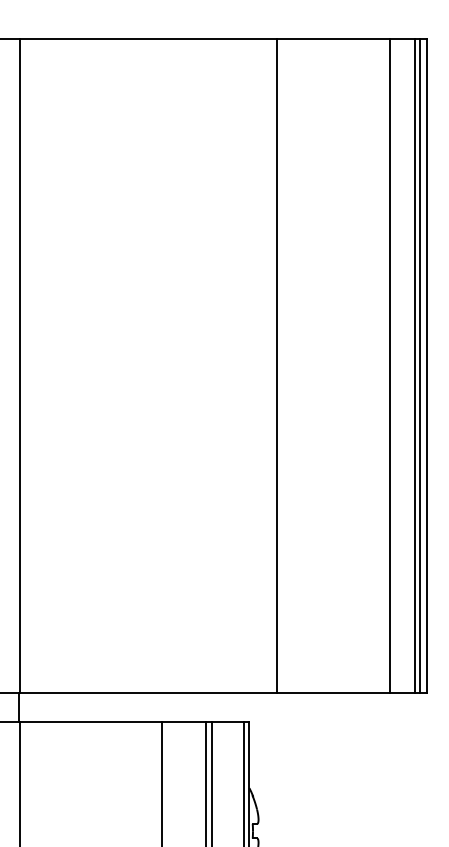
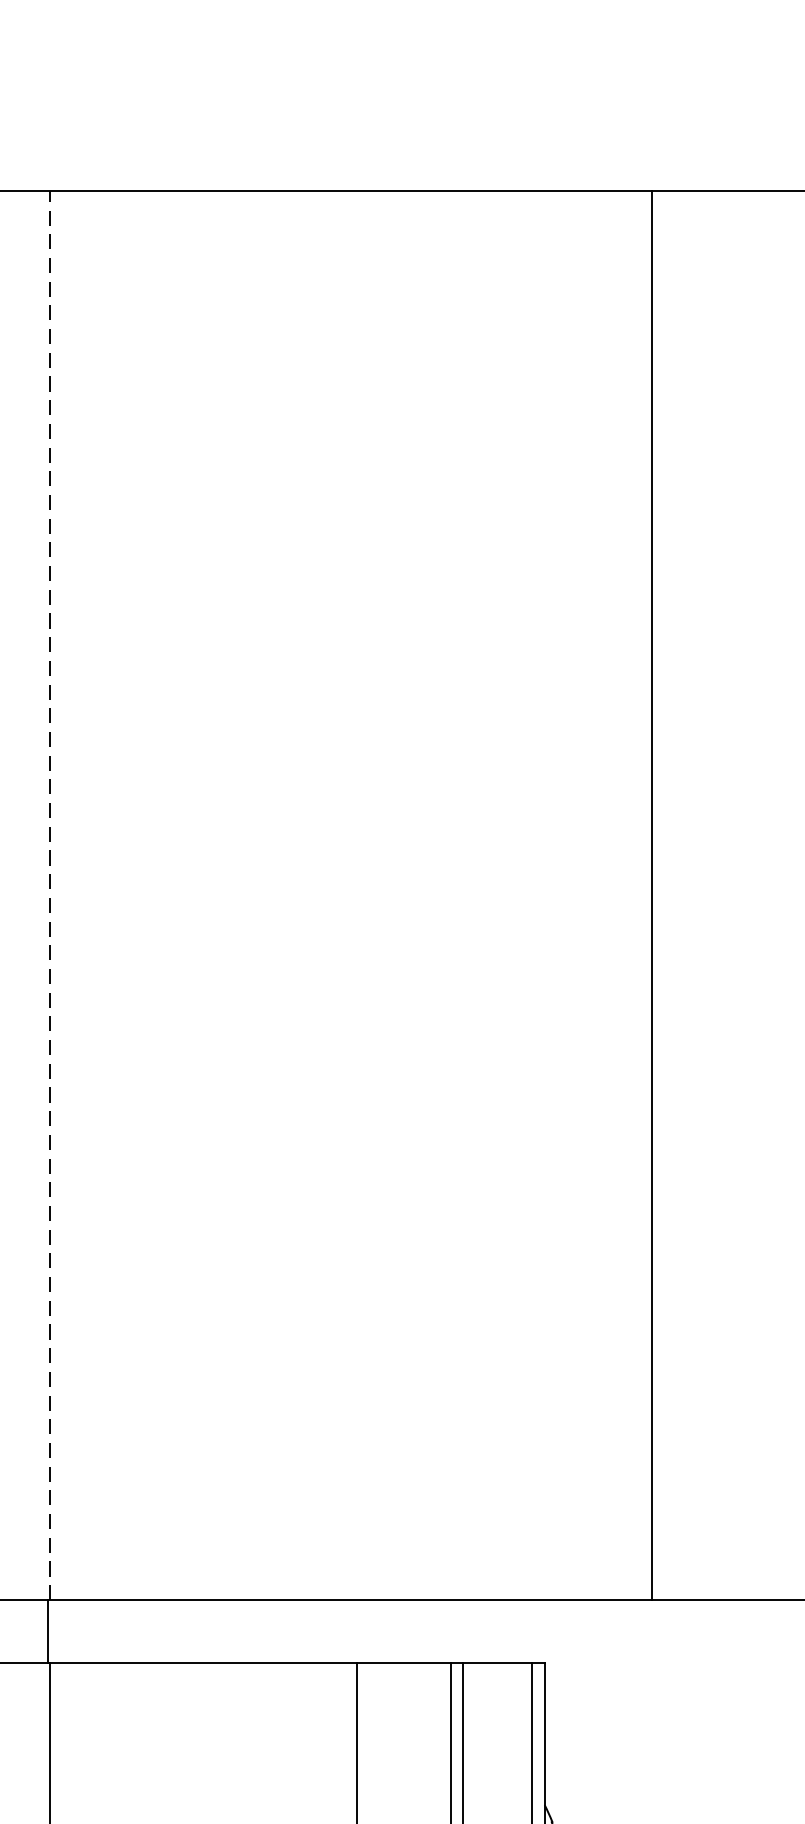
line: (19, 365) -> (49, 894), solid -> dashed
line: (277, 365) -> (652, 894), moved

